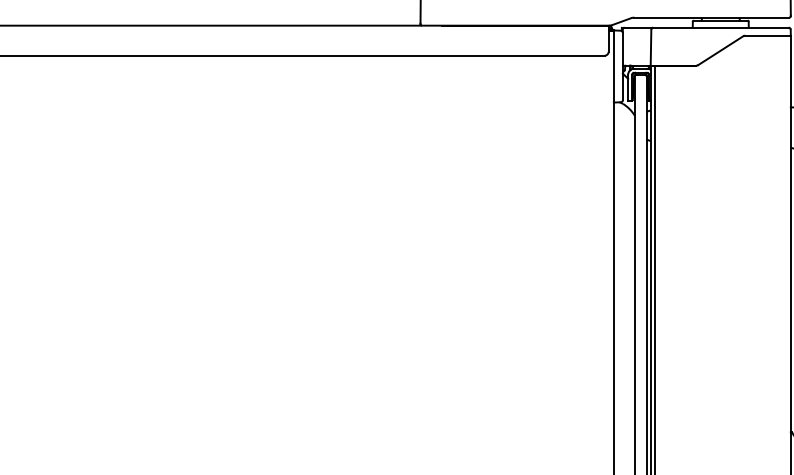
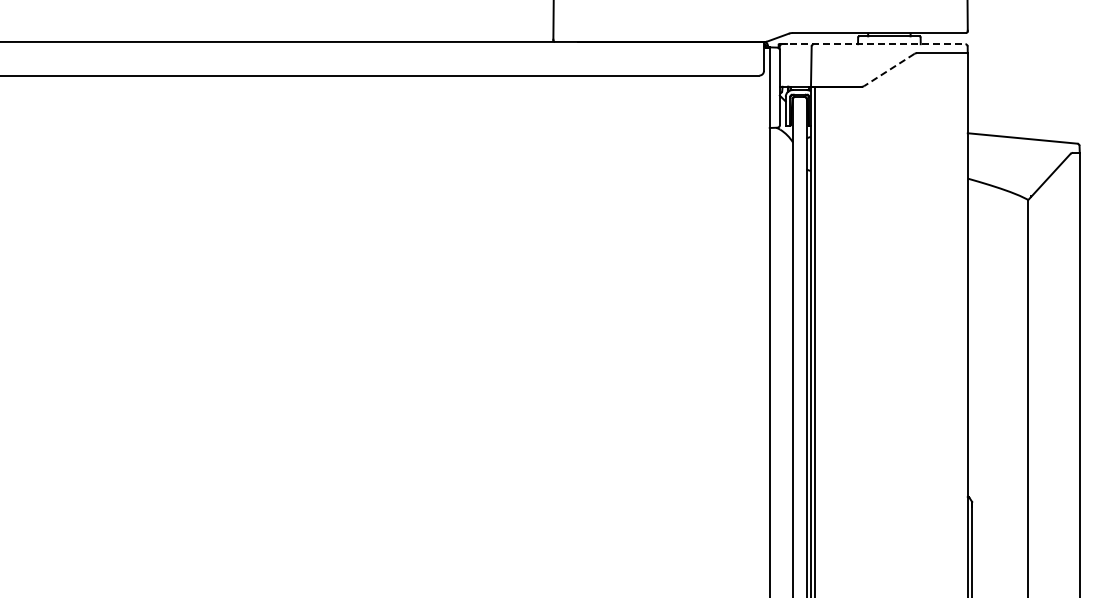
line: (705, 27) -> (872, 44), solid -> dashed
line: (720, 50) -> (889, 69), solid -> dashed

